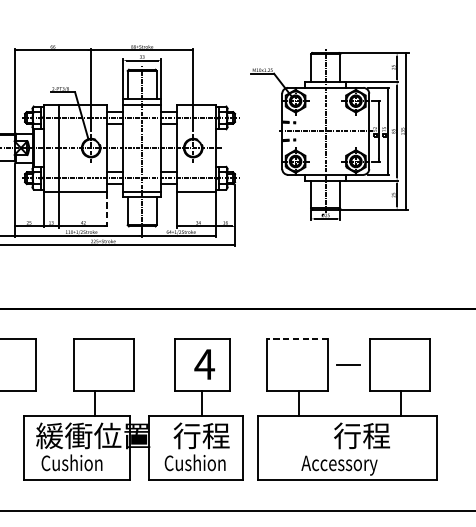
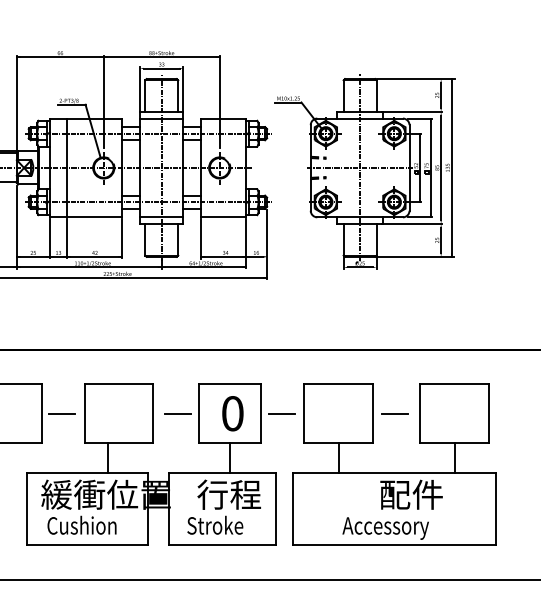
part: (329, 134) -> (364, 171), moved
line: (107, 210) -> (122, 238), dashed -> solid
line: (297, 338) -> (337, 384), dashed -> solid
line: (53, 364) -> (61, 413), added
line: (156, 364) -> (177, 413), added
text: (204, 364) -> (232, 413), 4 -> 0
line: (248, 364) -> (282, 413), added
text: (362, 435) -> (411, 494), 行程 -> 配件
text: (194, 462) -> (221, 524), Cushion -> Stroke

